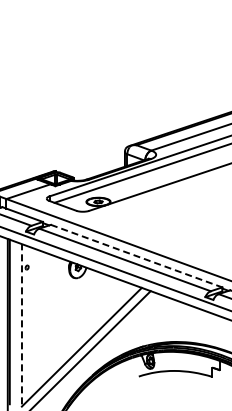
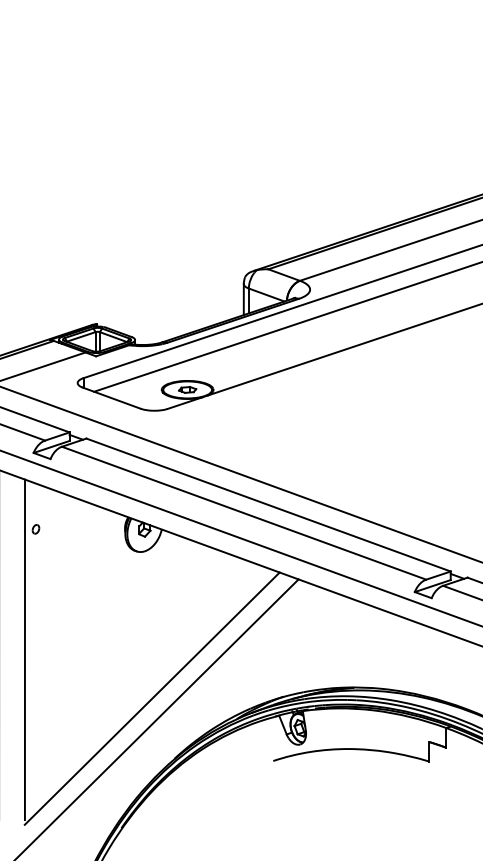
line: (137, 256) -> (270, 505), dashed -> solid
line: (21, 323) -> (23, 648), dashed -> solid

